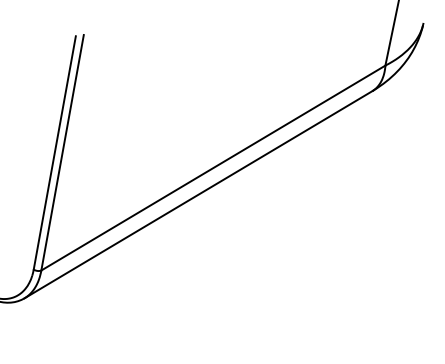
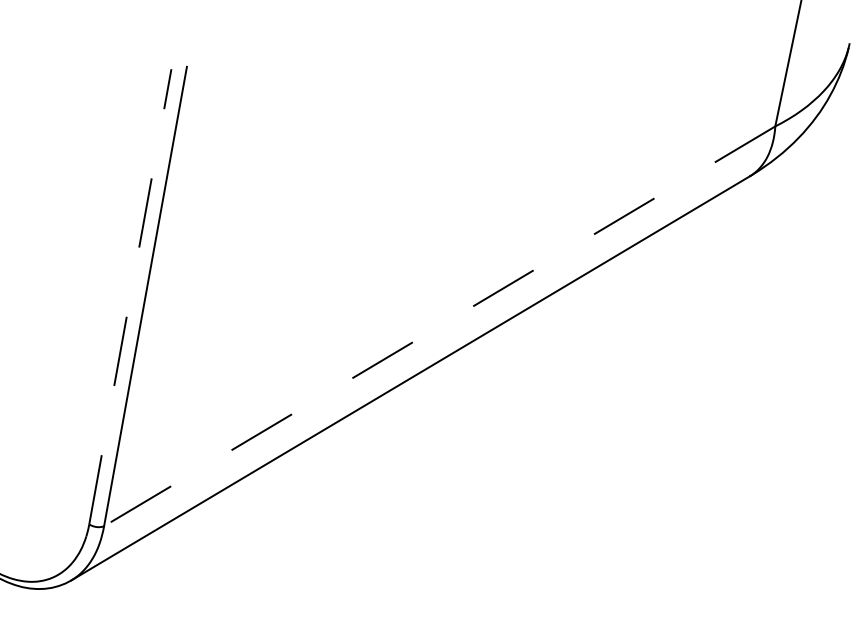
line: (54, 152) -> (129, 295), solid -> dashed
line: (212, 168) -> (437, 327), solid -> dashed

